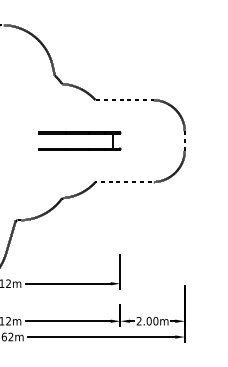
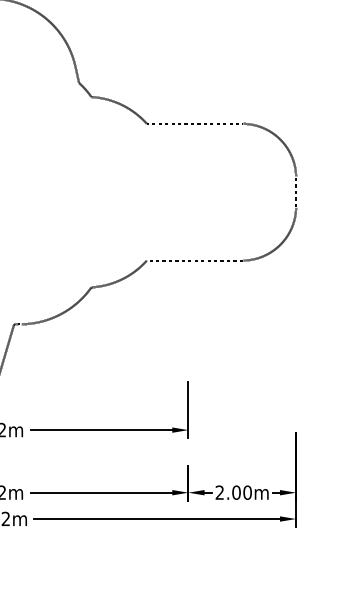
part: (79, 140) -> (120, 191), removed

